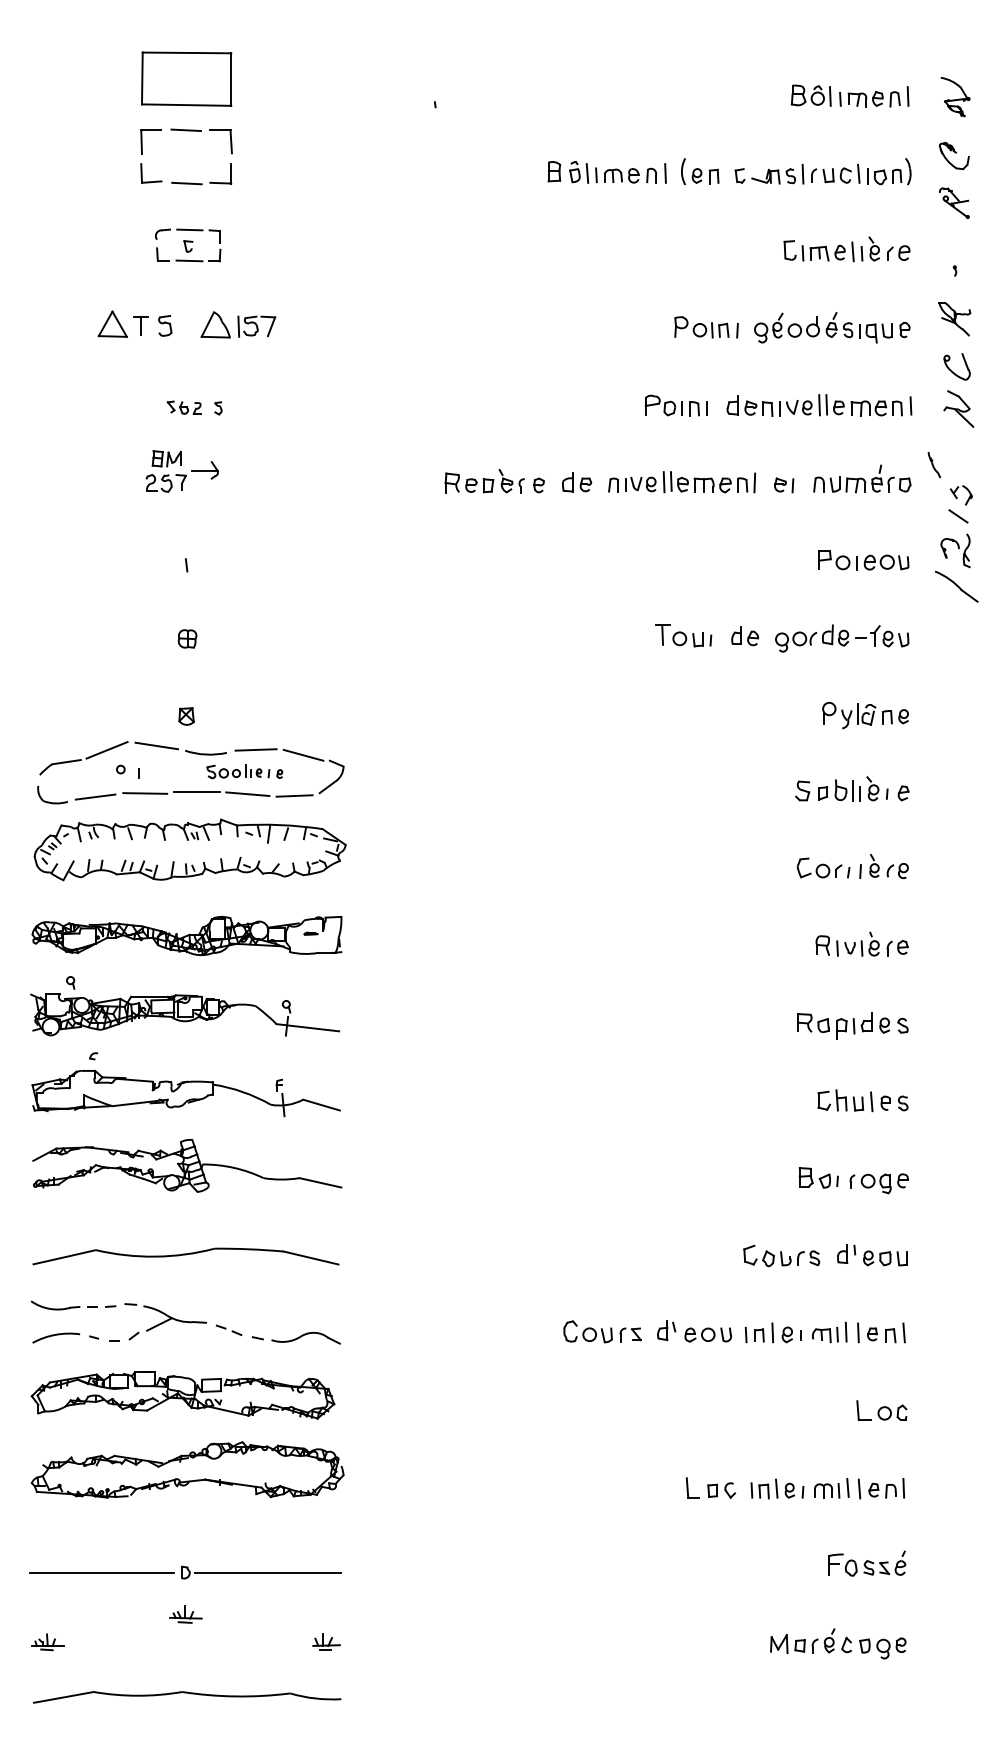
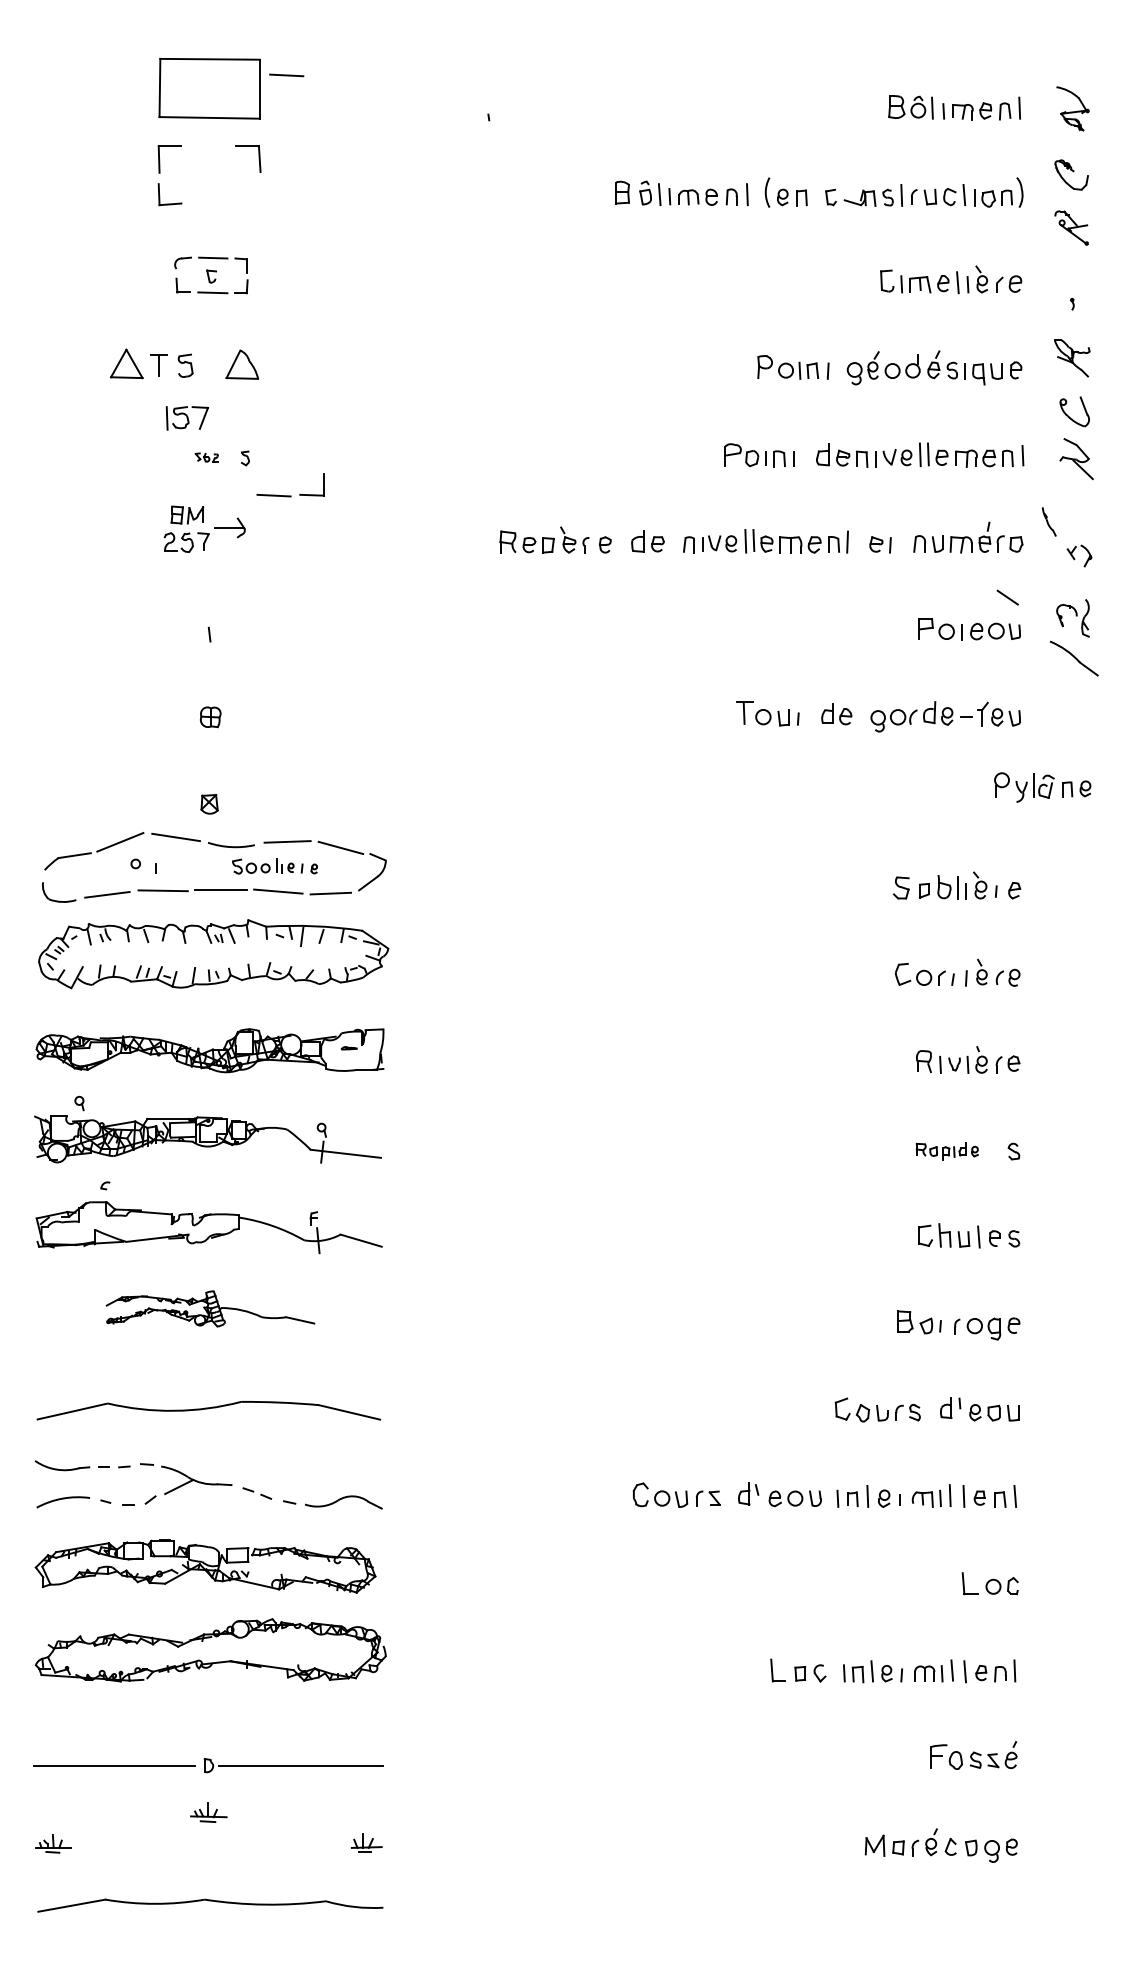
line: (185, 129) -> (285, 74), moved
part: (201, 183) -> (290, 495), moved
part: (256, 326) -> (187, 418), moved
part: (183, 407) -> (206, 457), size x0.6
line: (958, 516) -> (1007, 597), moved
part: (865, 715) -> (1042, 787), moved
part: (843, 1025) -> (947, 1151), size x0.6
part: (187, 1165) -> (210, 1308), size x0.6

